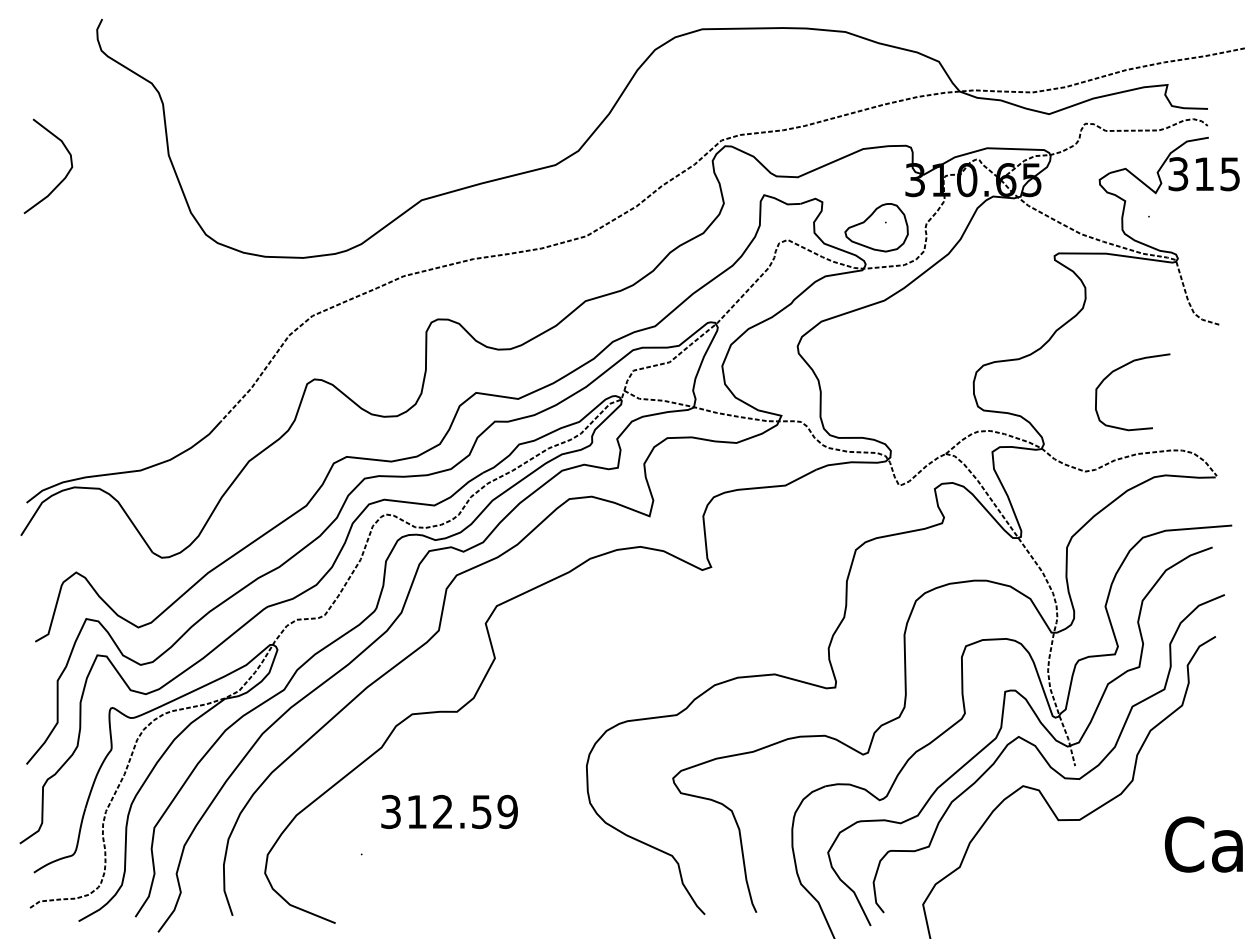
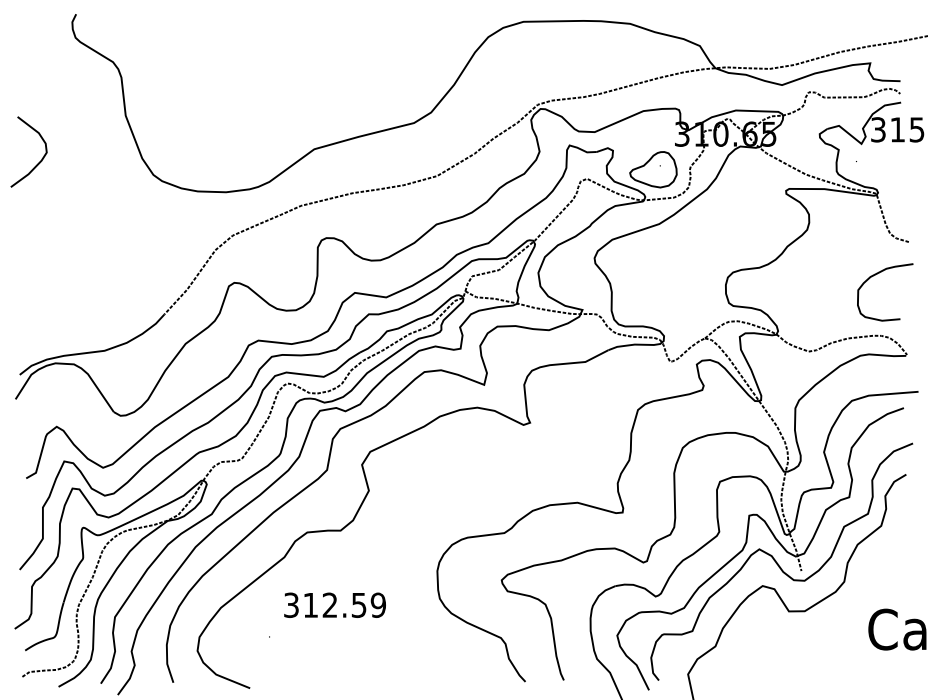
curve: (65, 175) -> (41, 158), moved
curve: (1122, 368) -> (877, 274), moved

